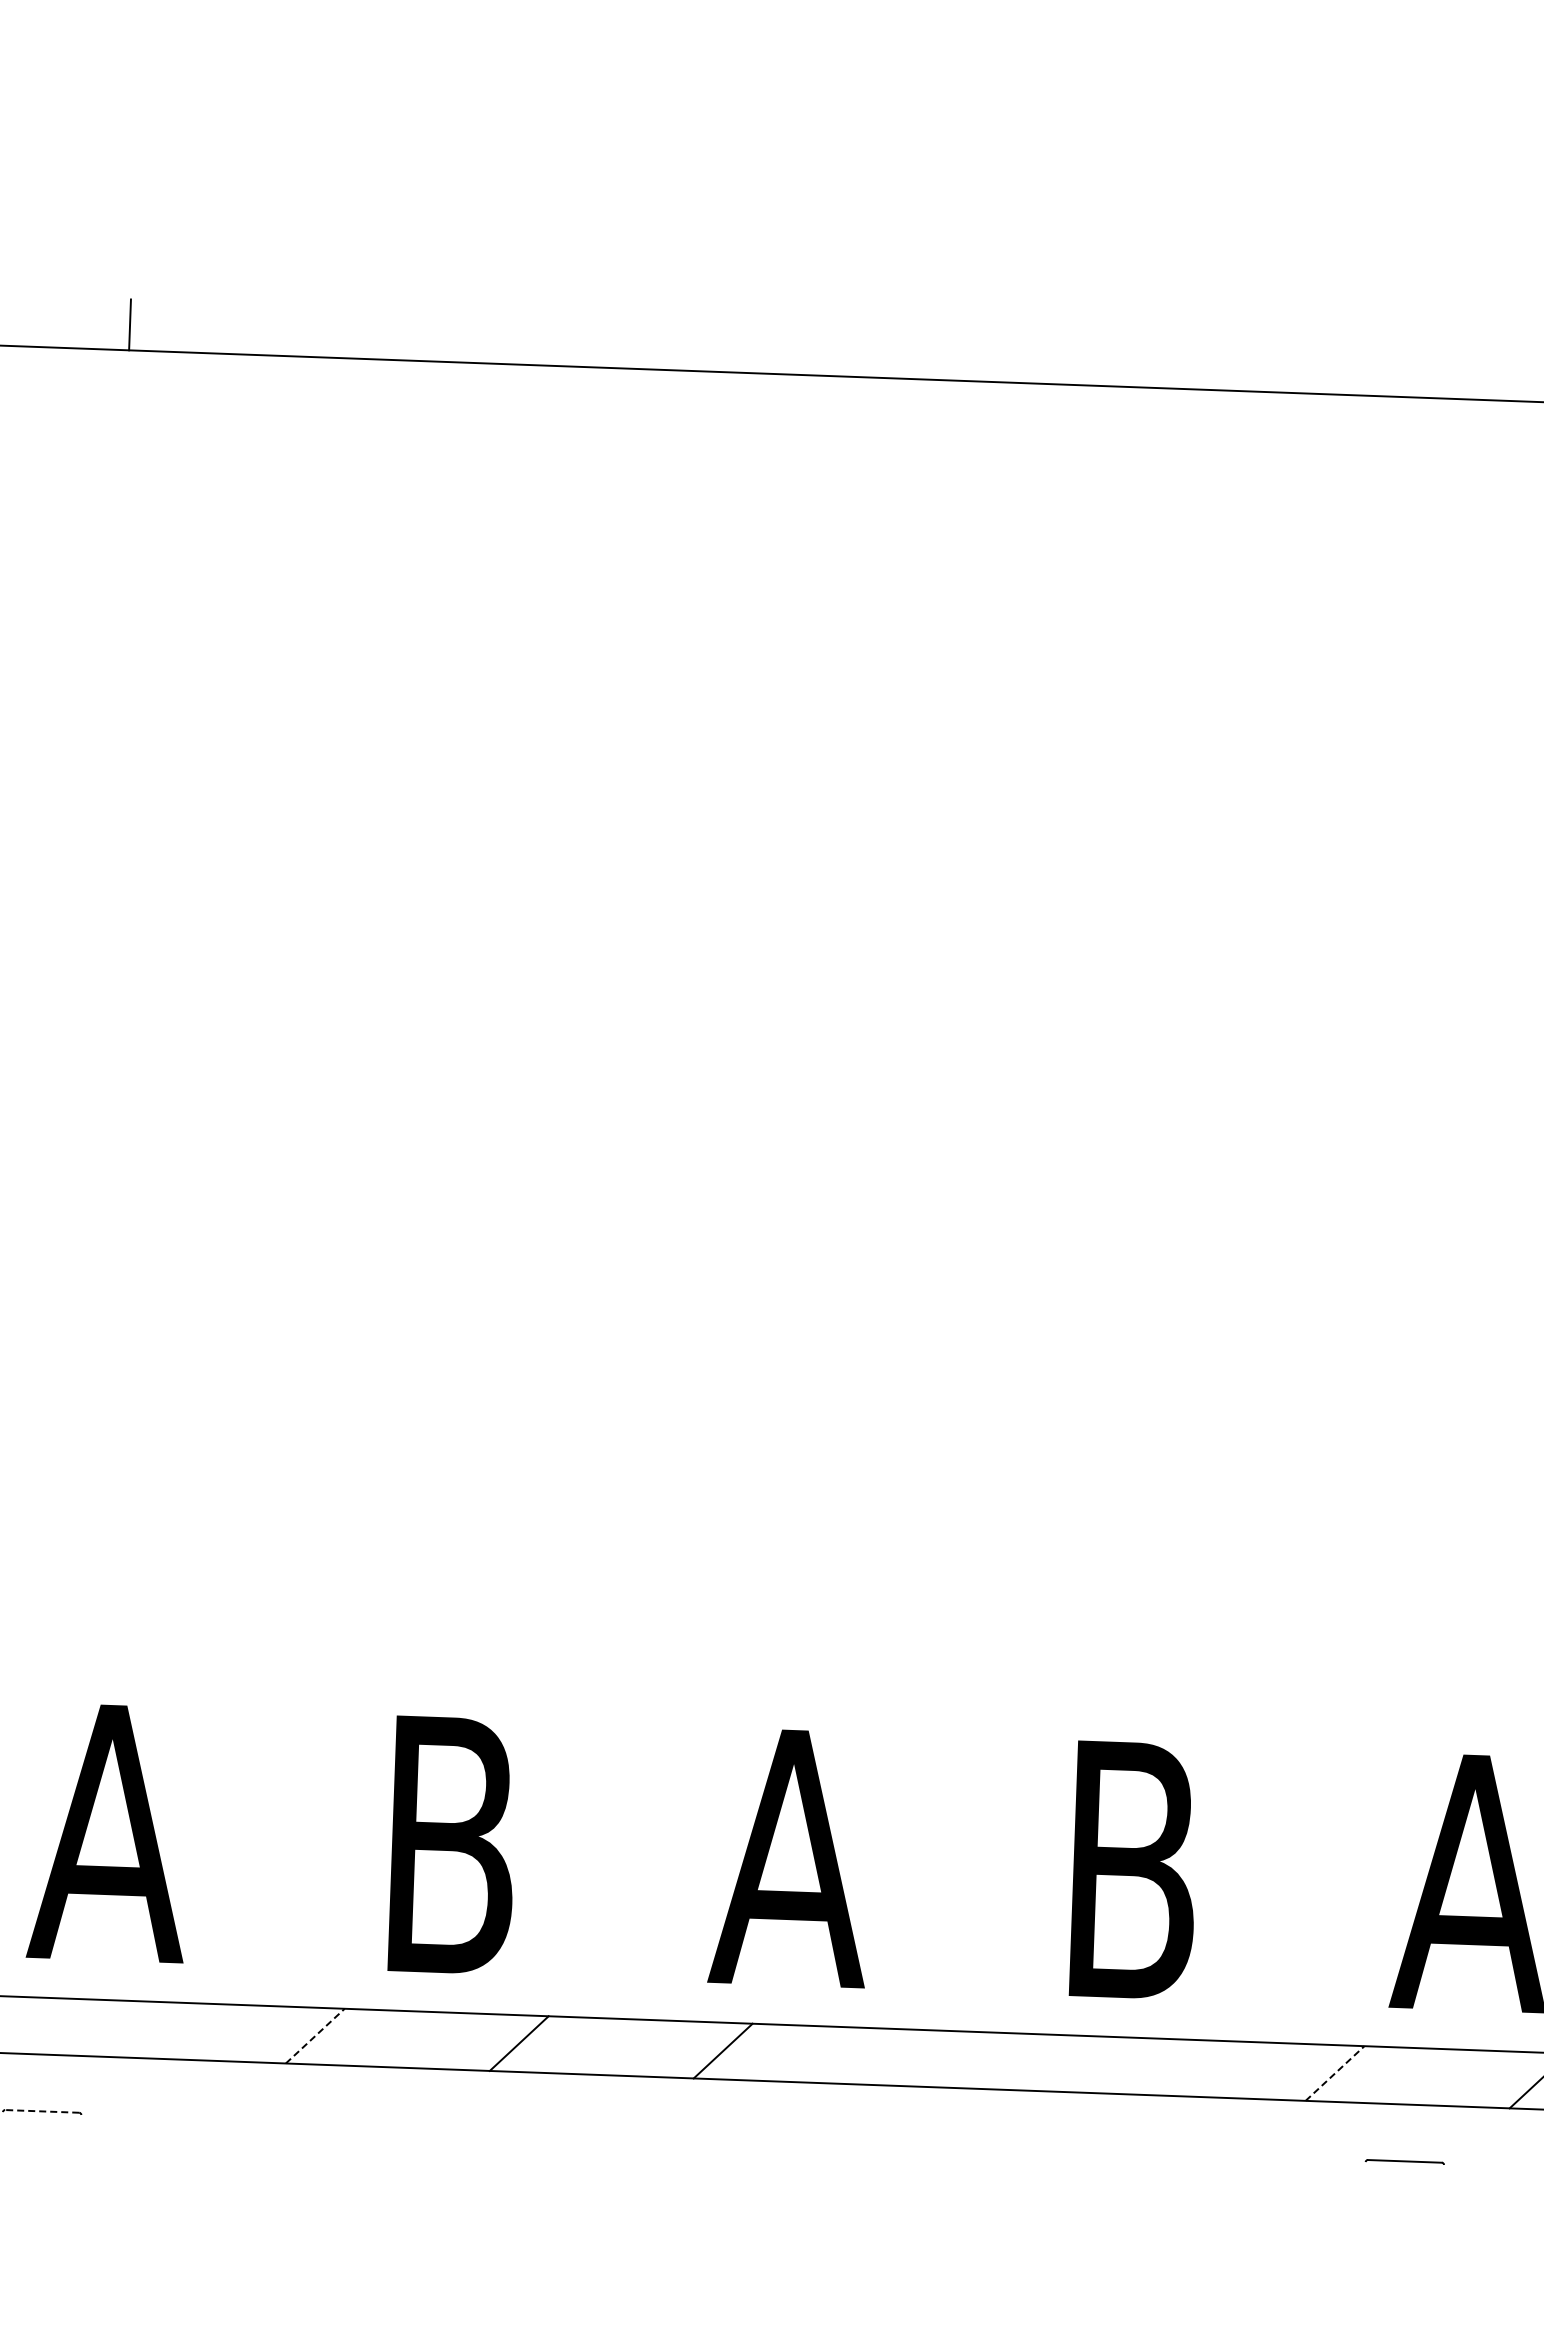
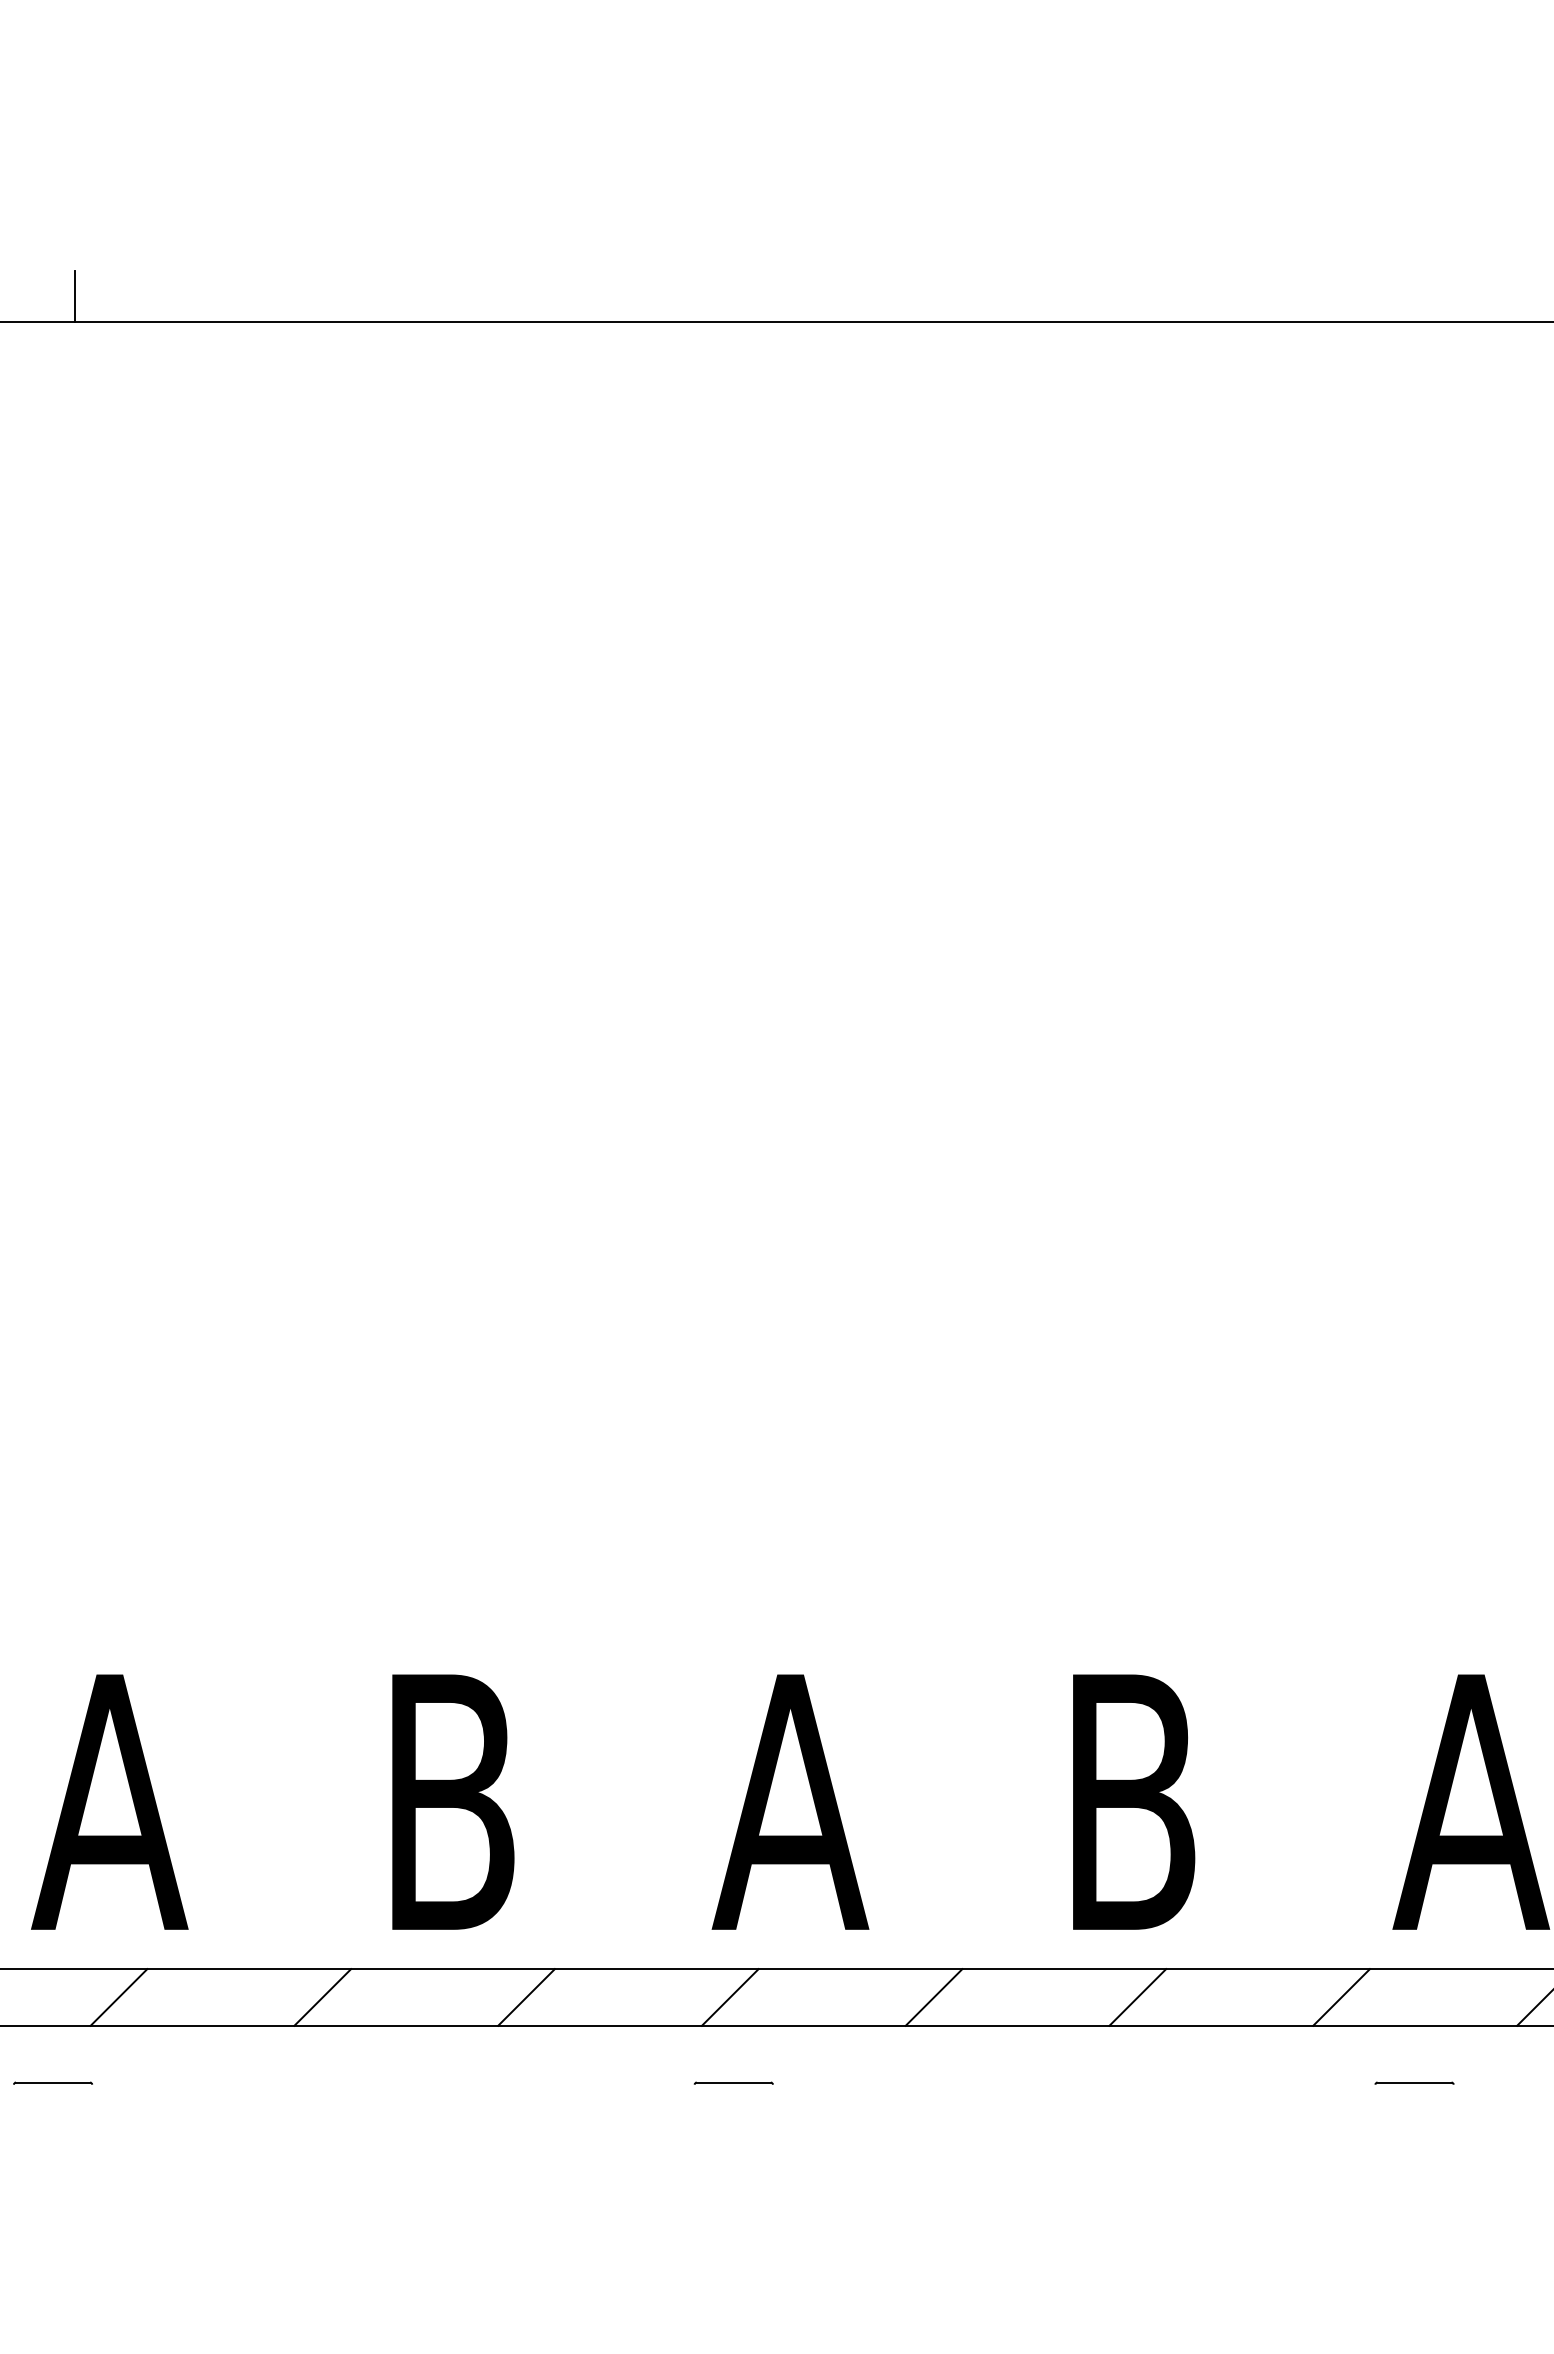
line: (110, 2028) -> (118, 1997), added
line: (316, 2036) -> (323, 1997), dashed -> solid
line: (926, 2058) -> (933, 1997), added
line: (1130, 2066) -> (1137, 1997), added
line: (1334, 2073) -> (1341, 1997), dashed -> solid
line: (42, 2111) -> (53, 2082), dashed -> solid
part: (723, 2136) -> (733, 2082), added

